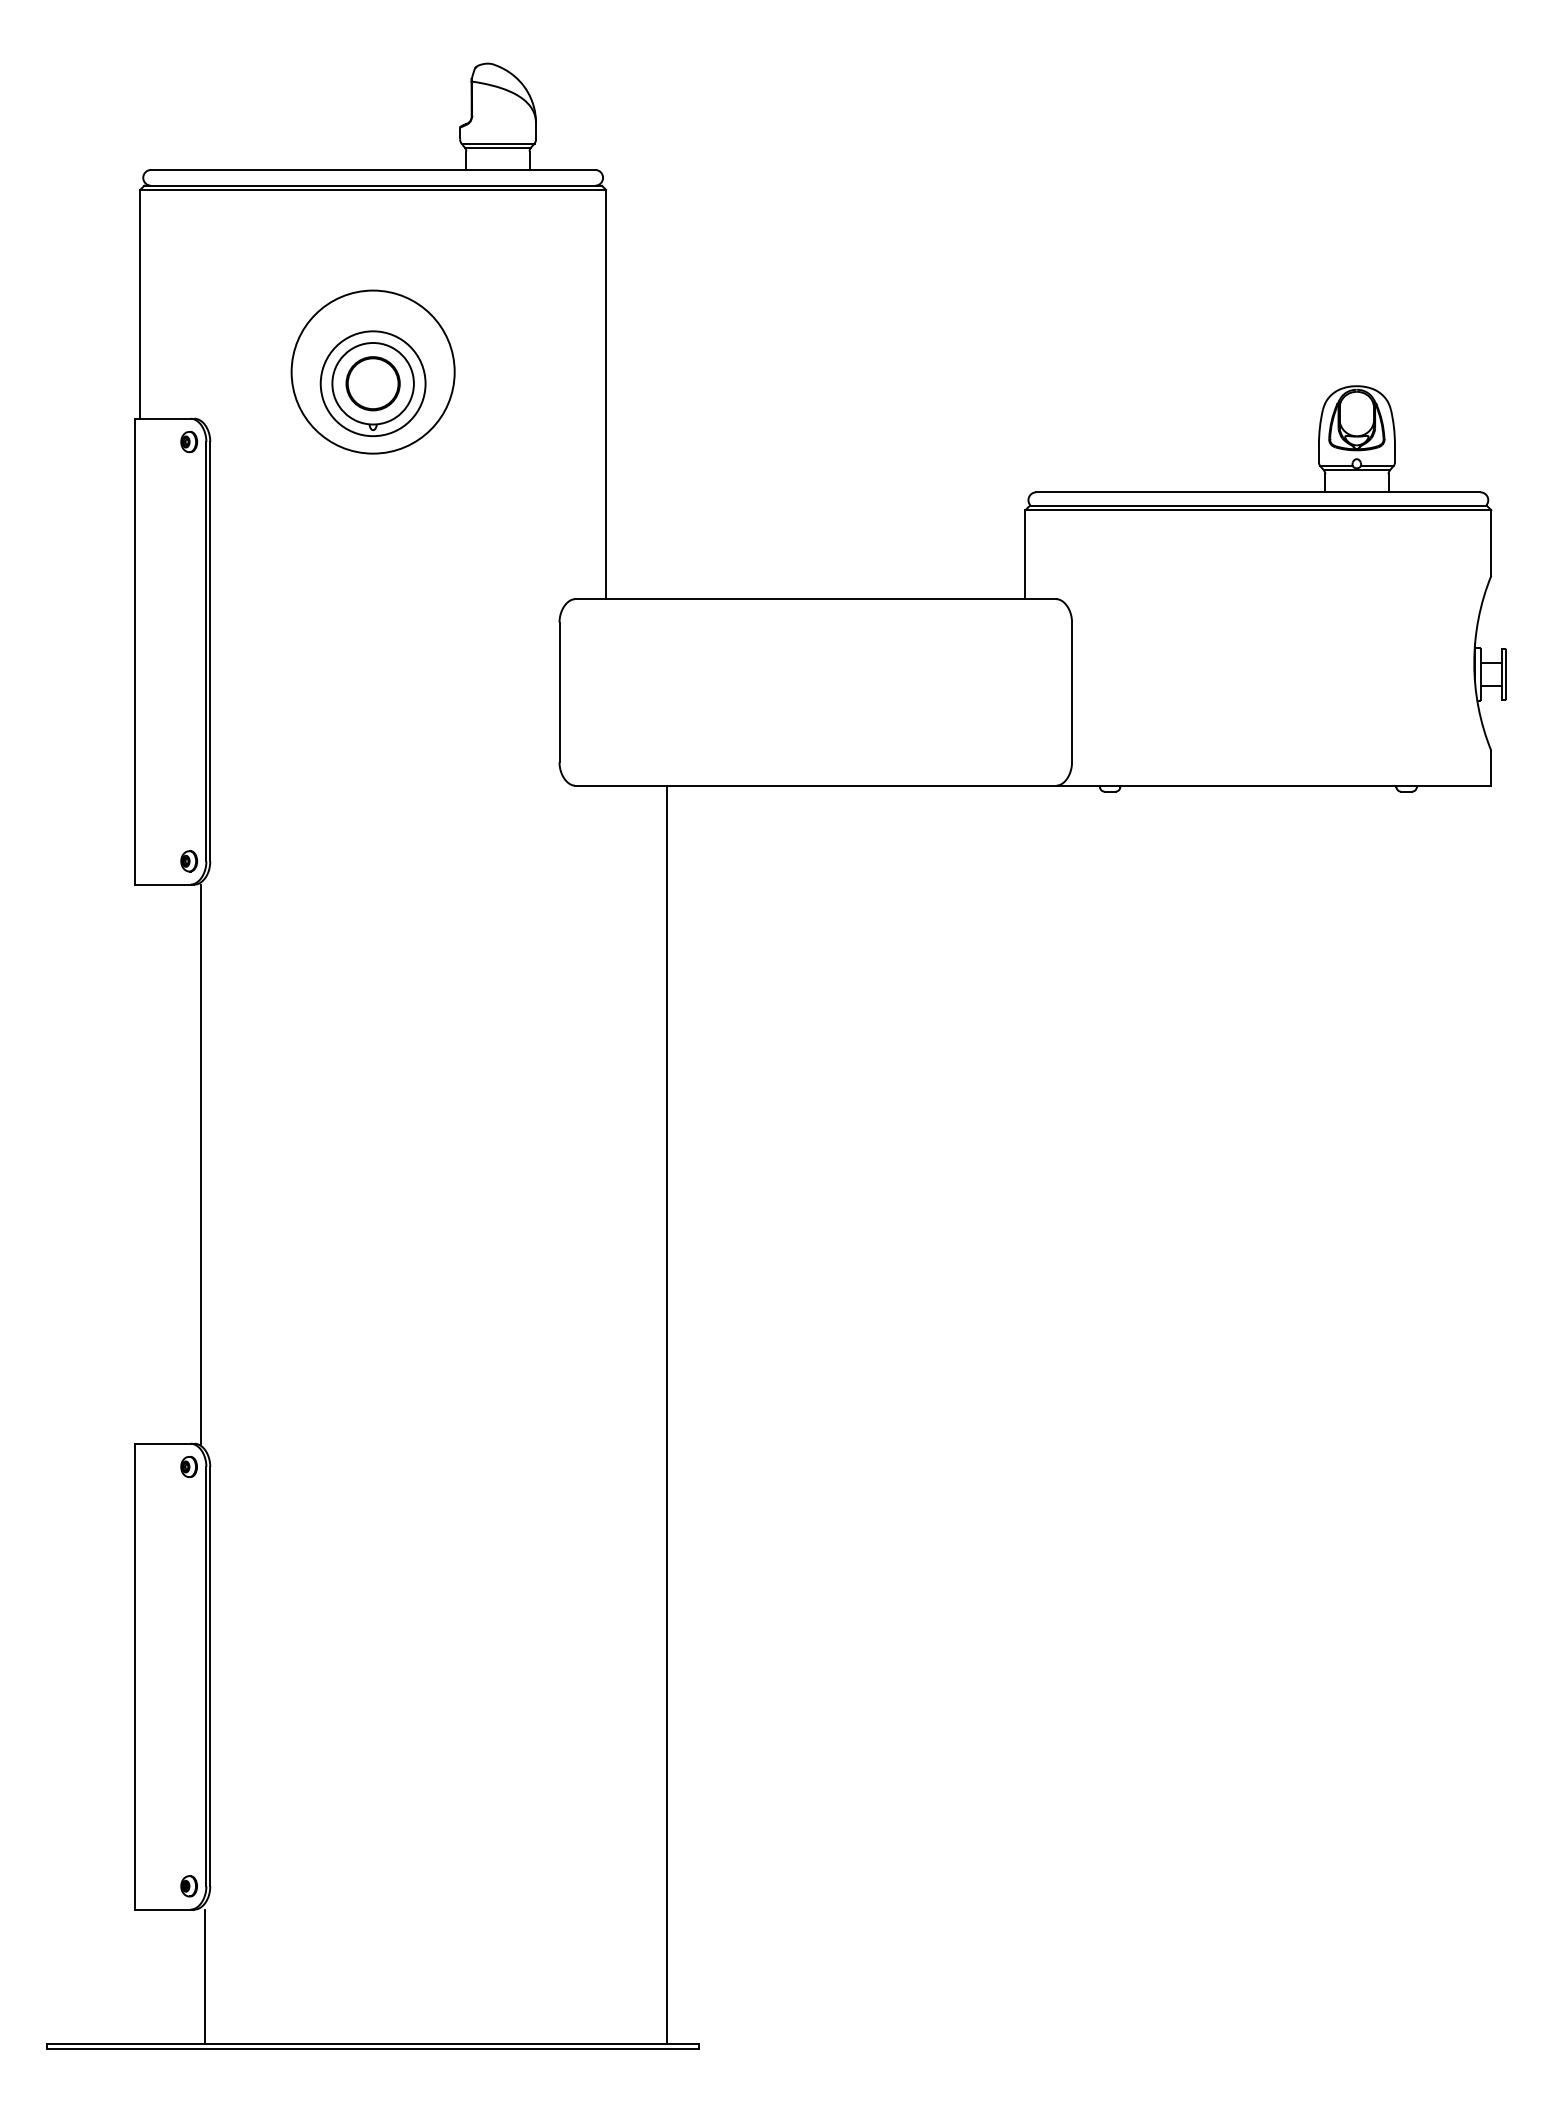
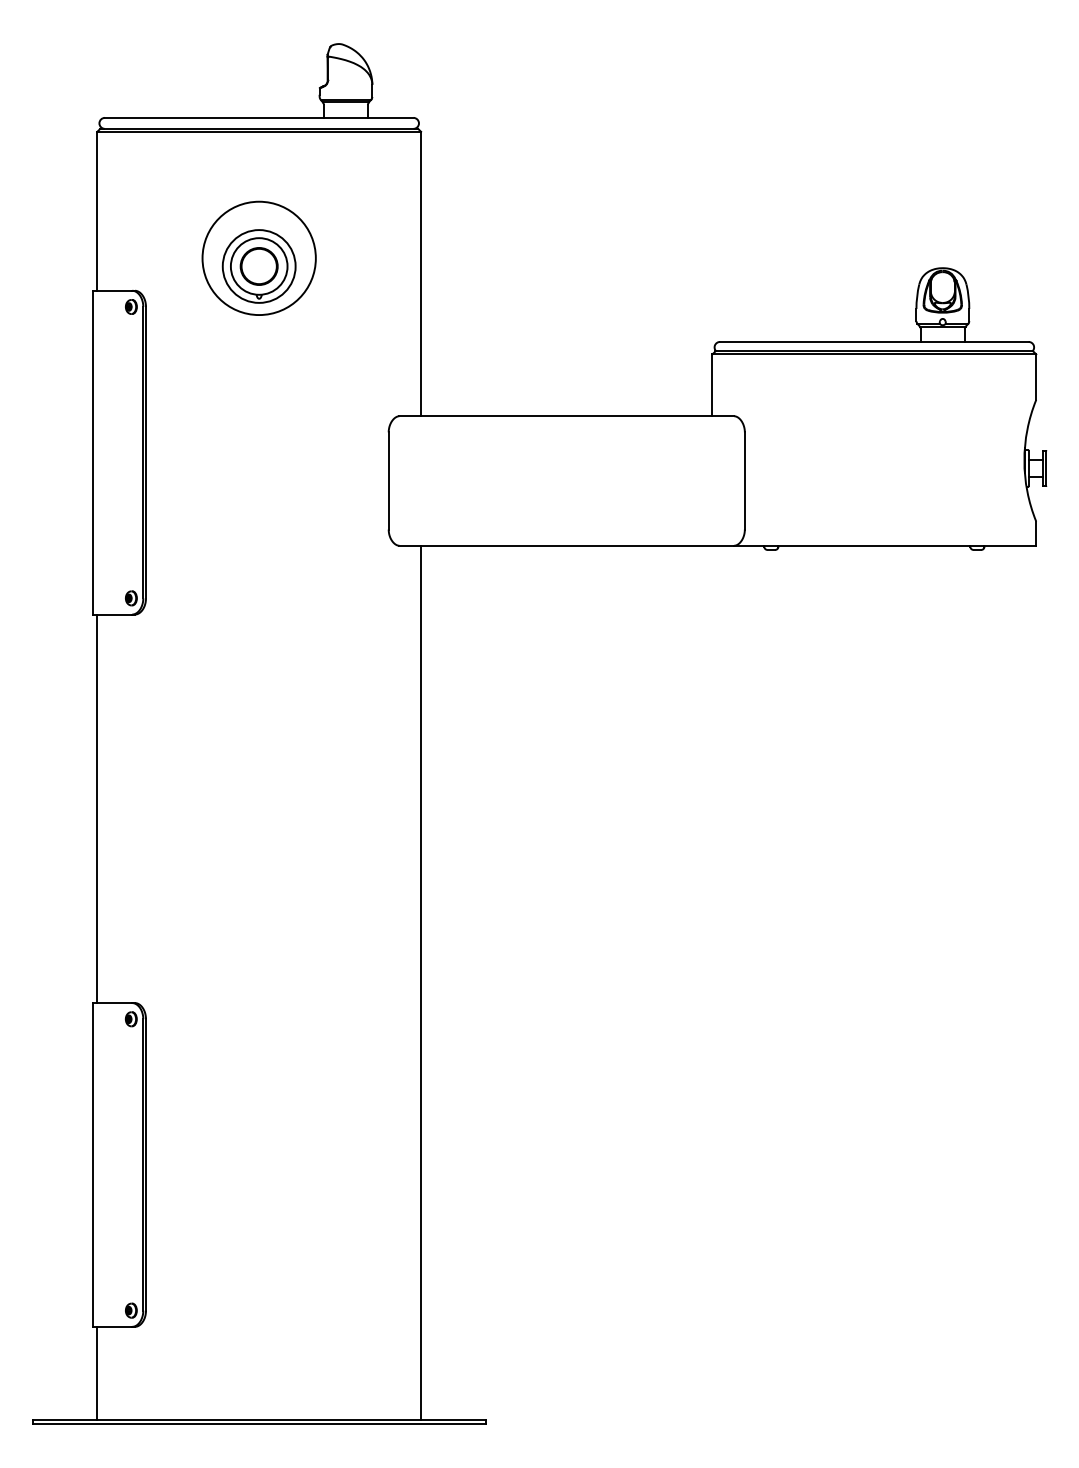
line: (200, 1163) -> (97, 808), moved
line: (667, 1414) -> (421, 982), moved
line: (205, 1975) -> (97, 1372), moved

